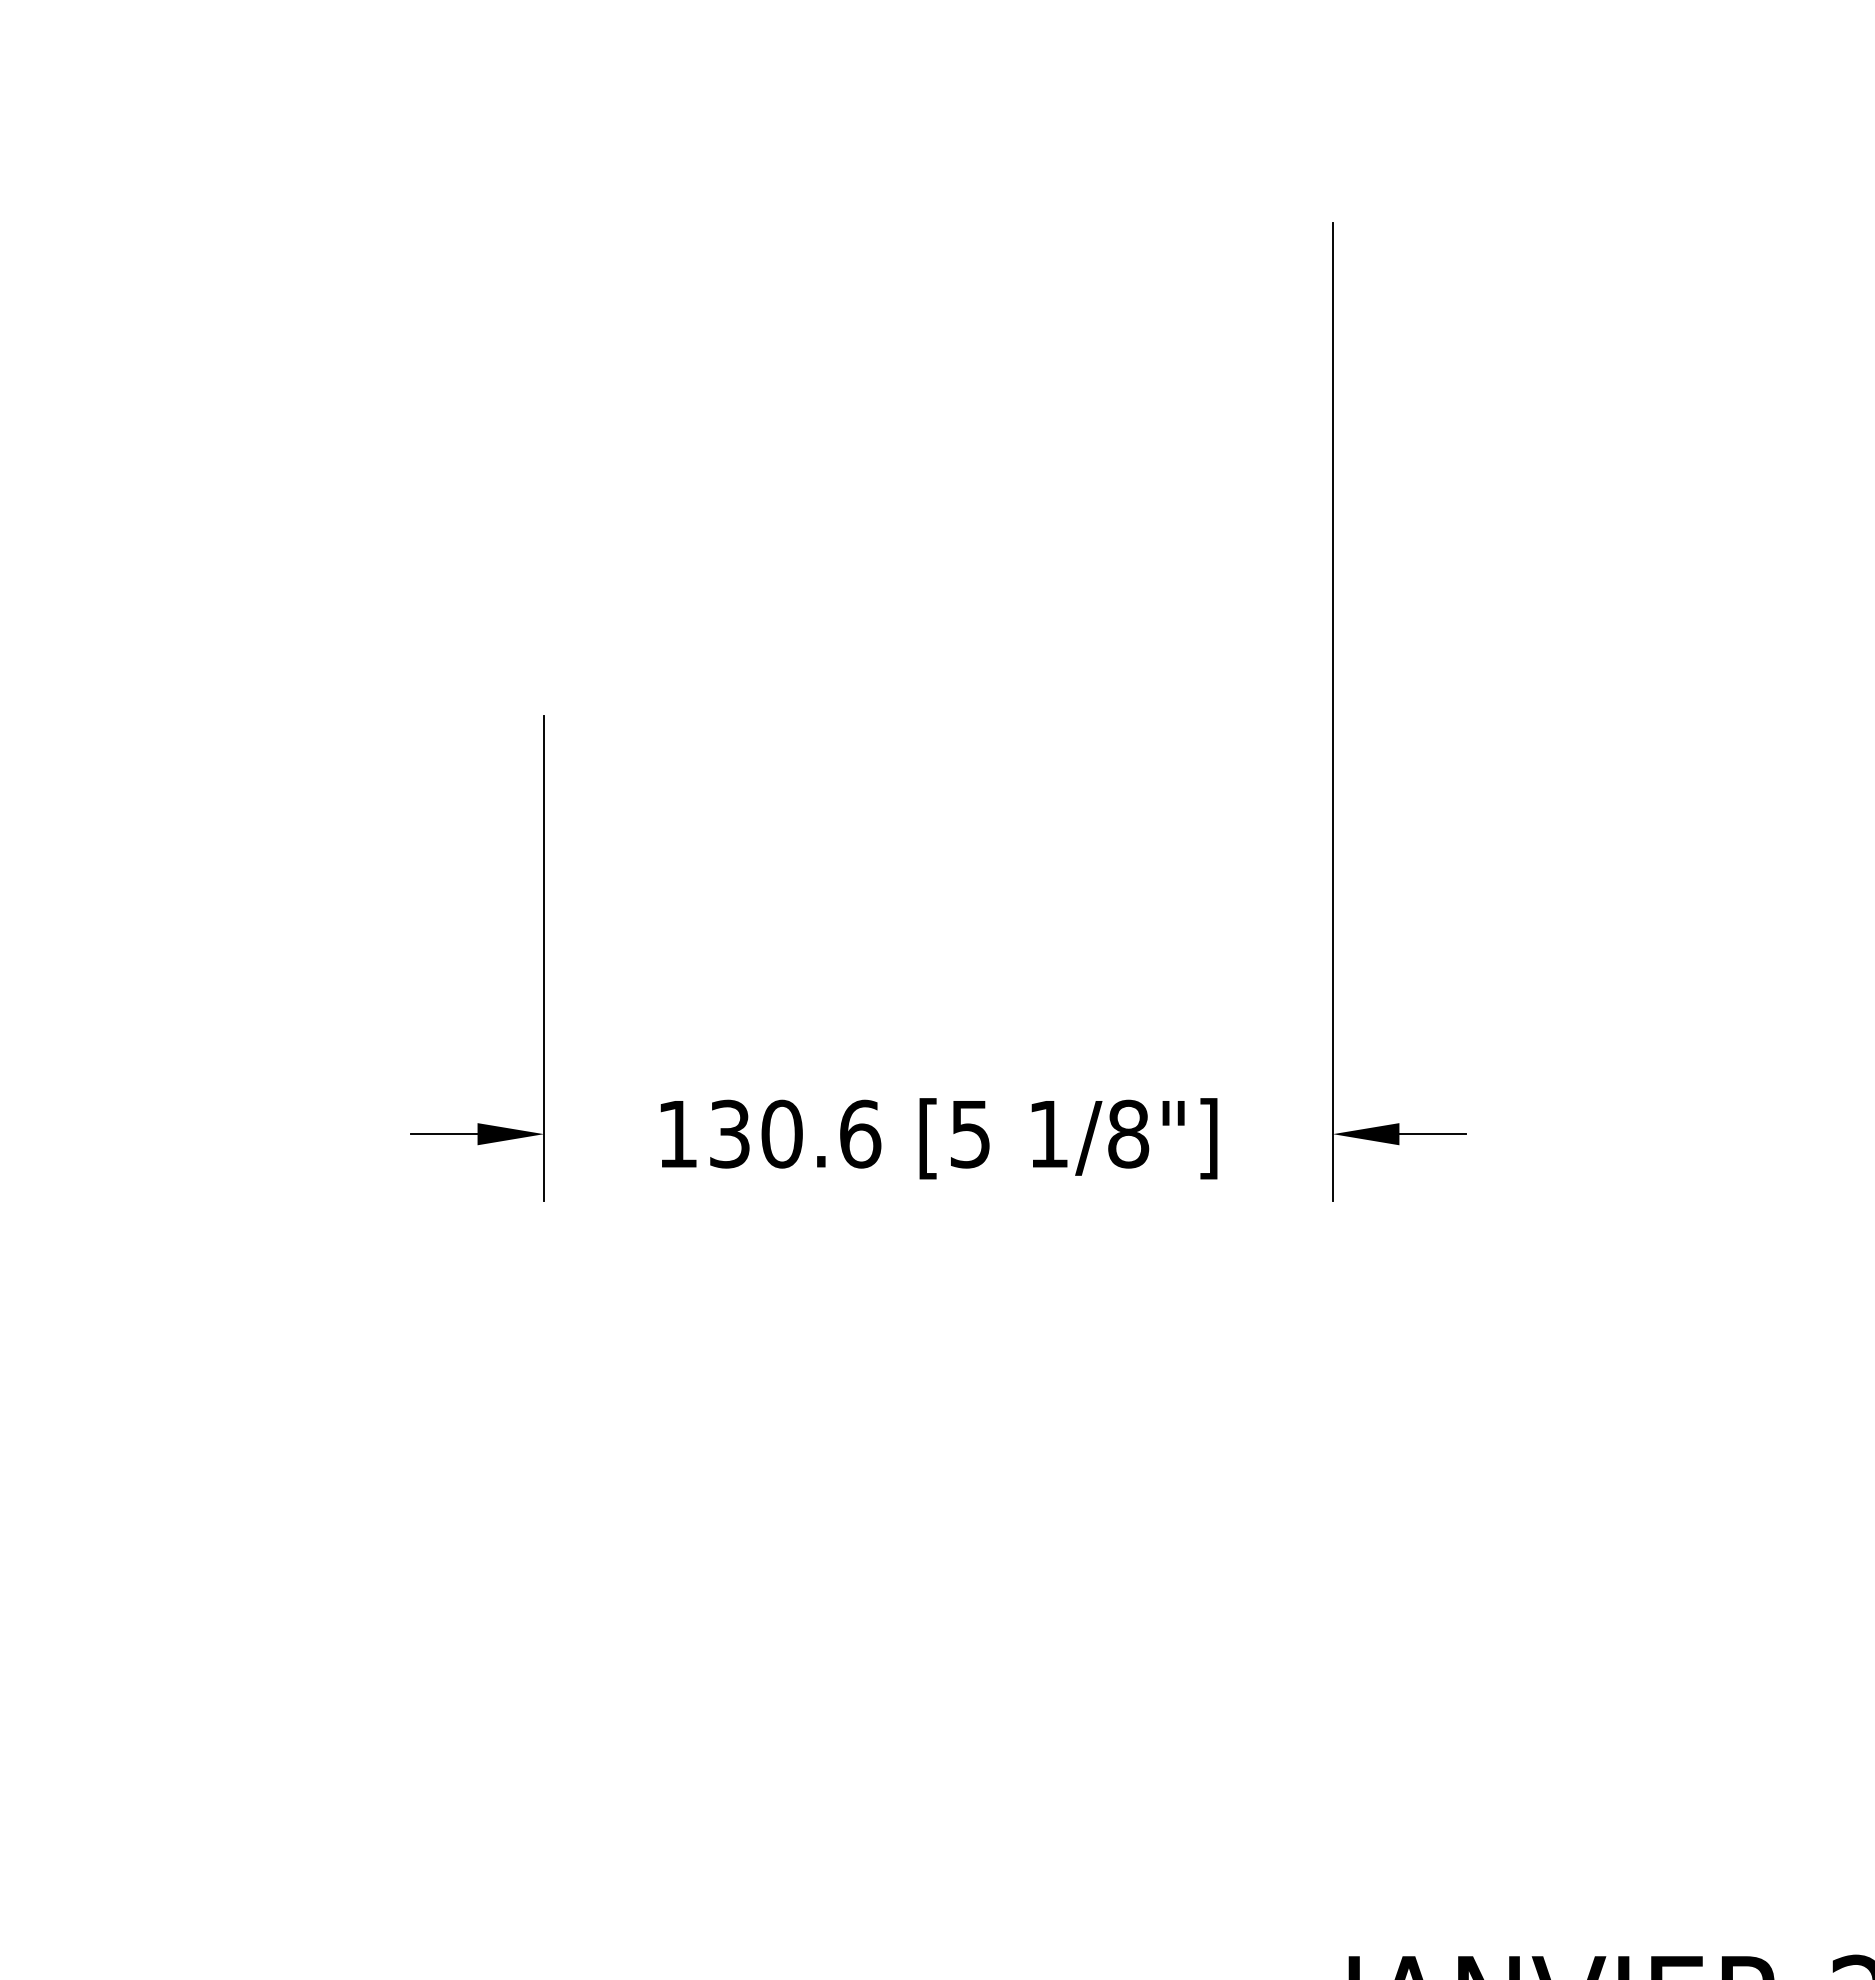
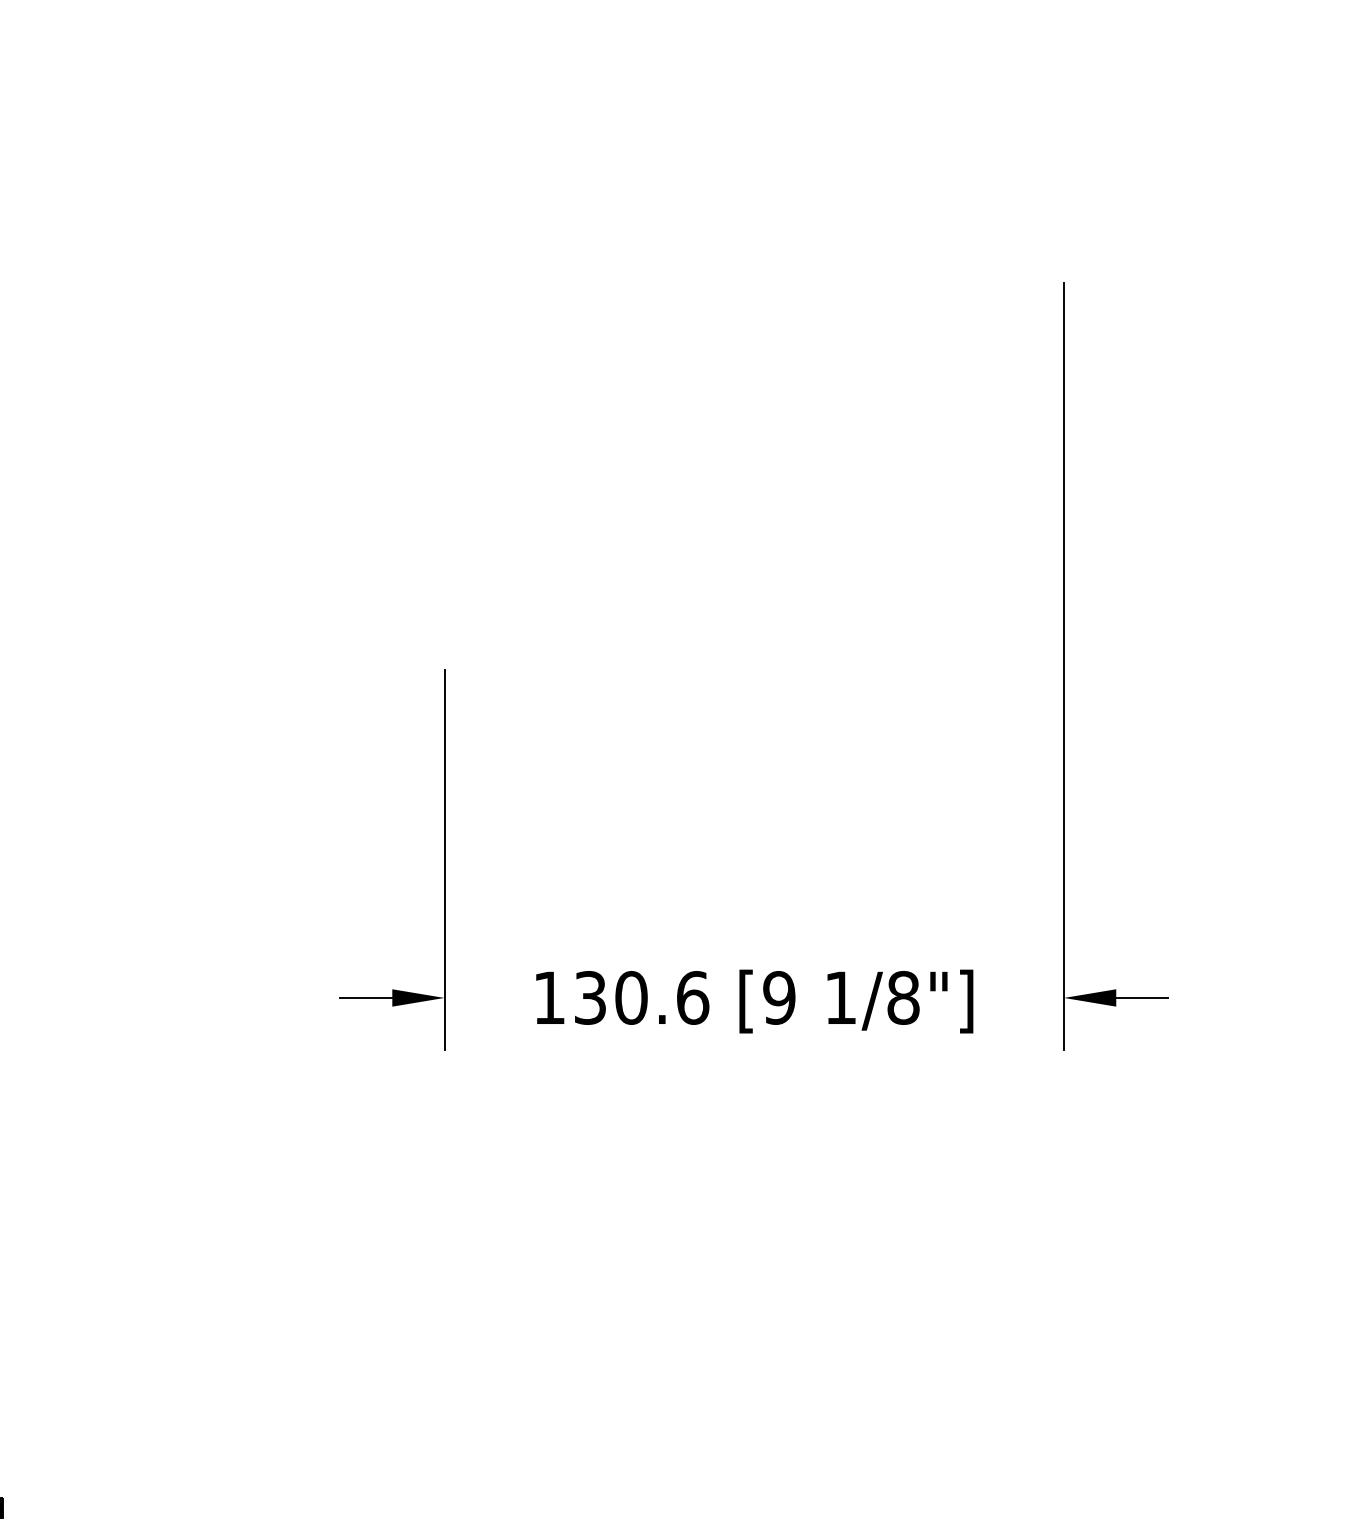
text: (969, 1133) -> (778, 997), [5 -> [9

